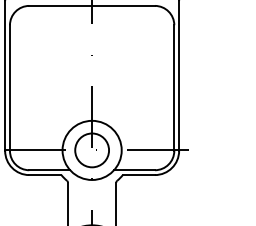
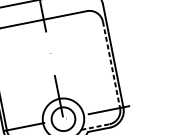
line: (174, 88) -> (111, 65), solid -> dashed
line: (135, 170) -> (96, 127), solid -> dashed

